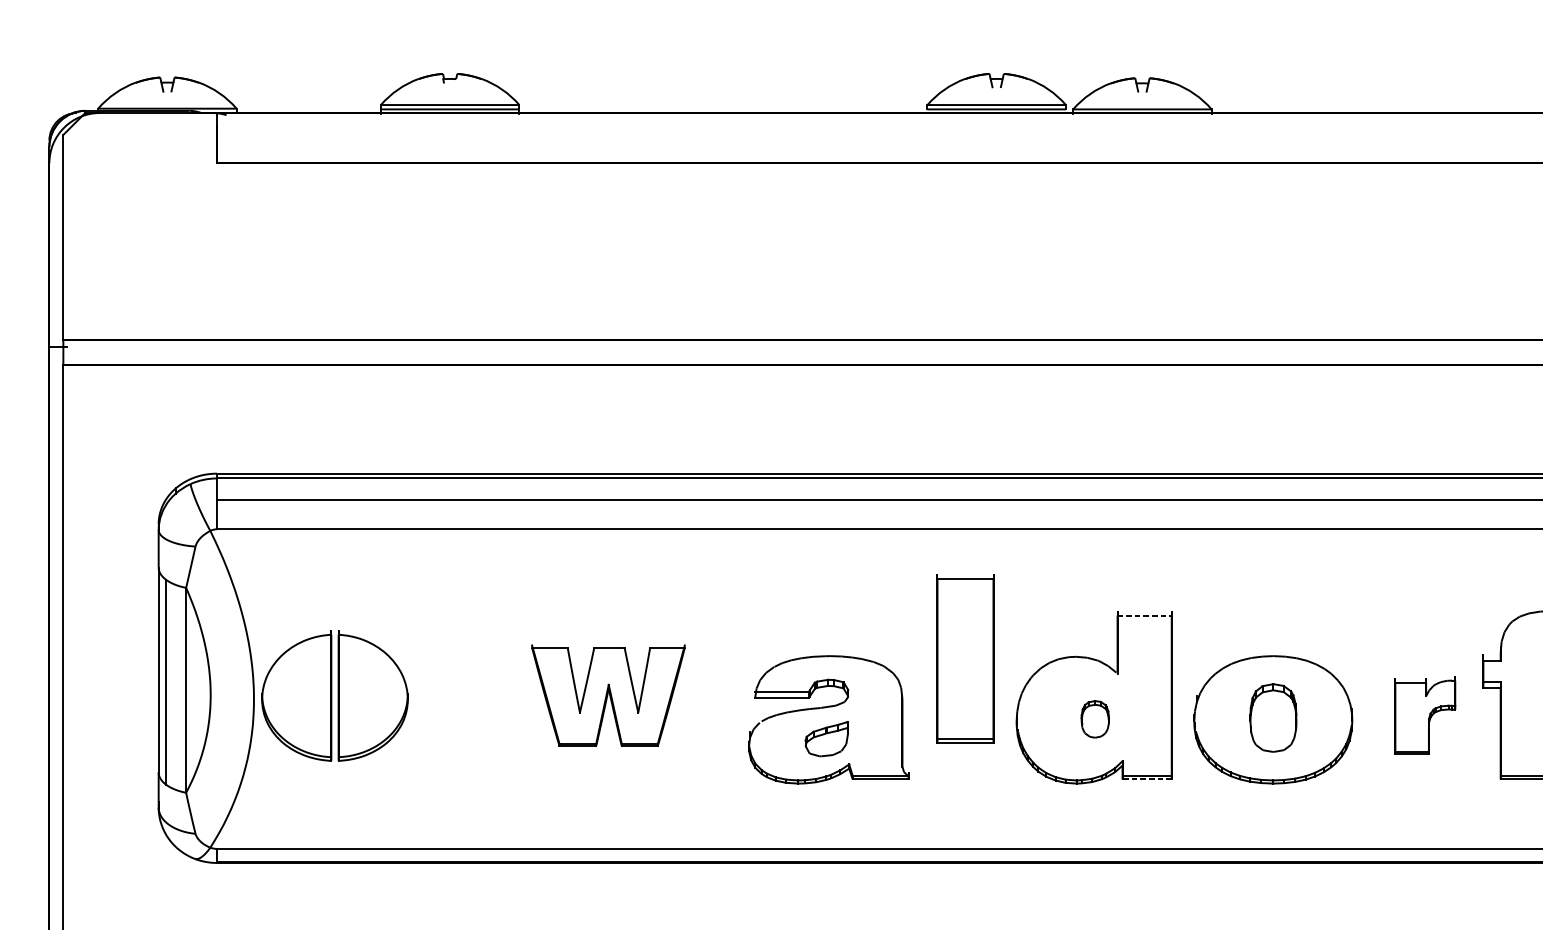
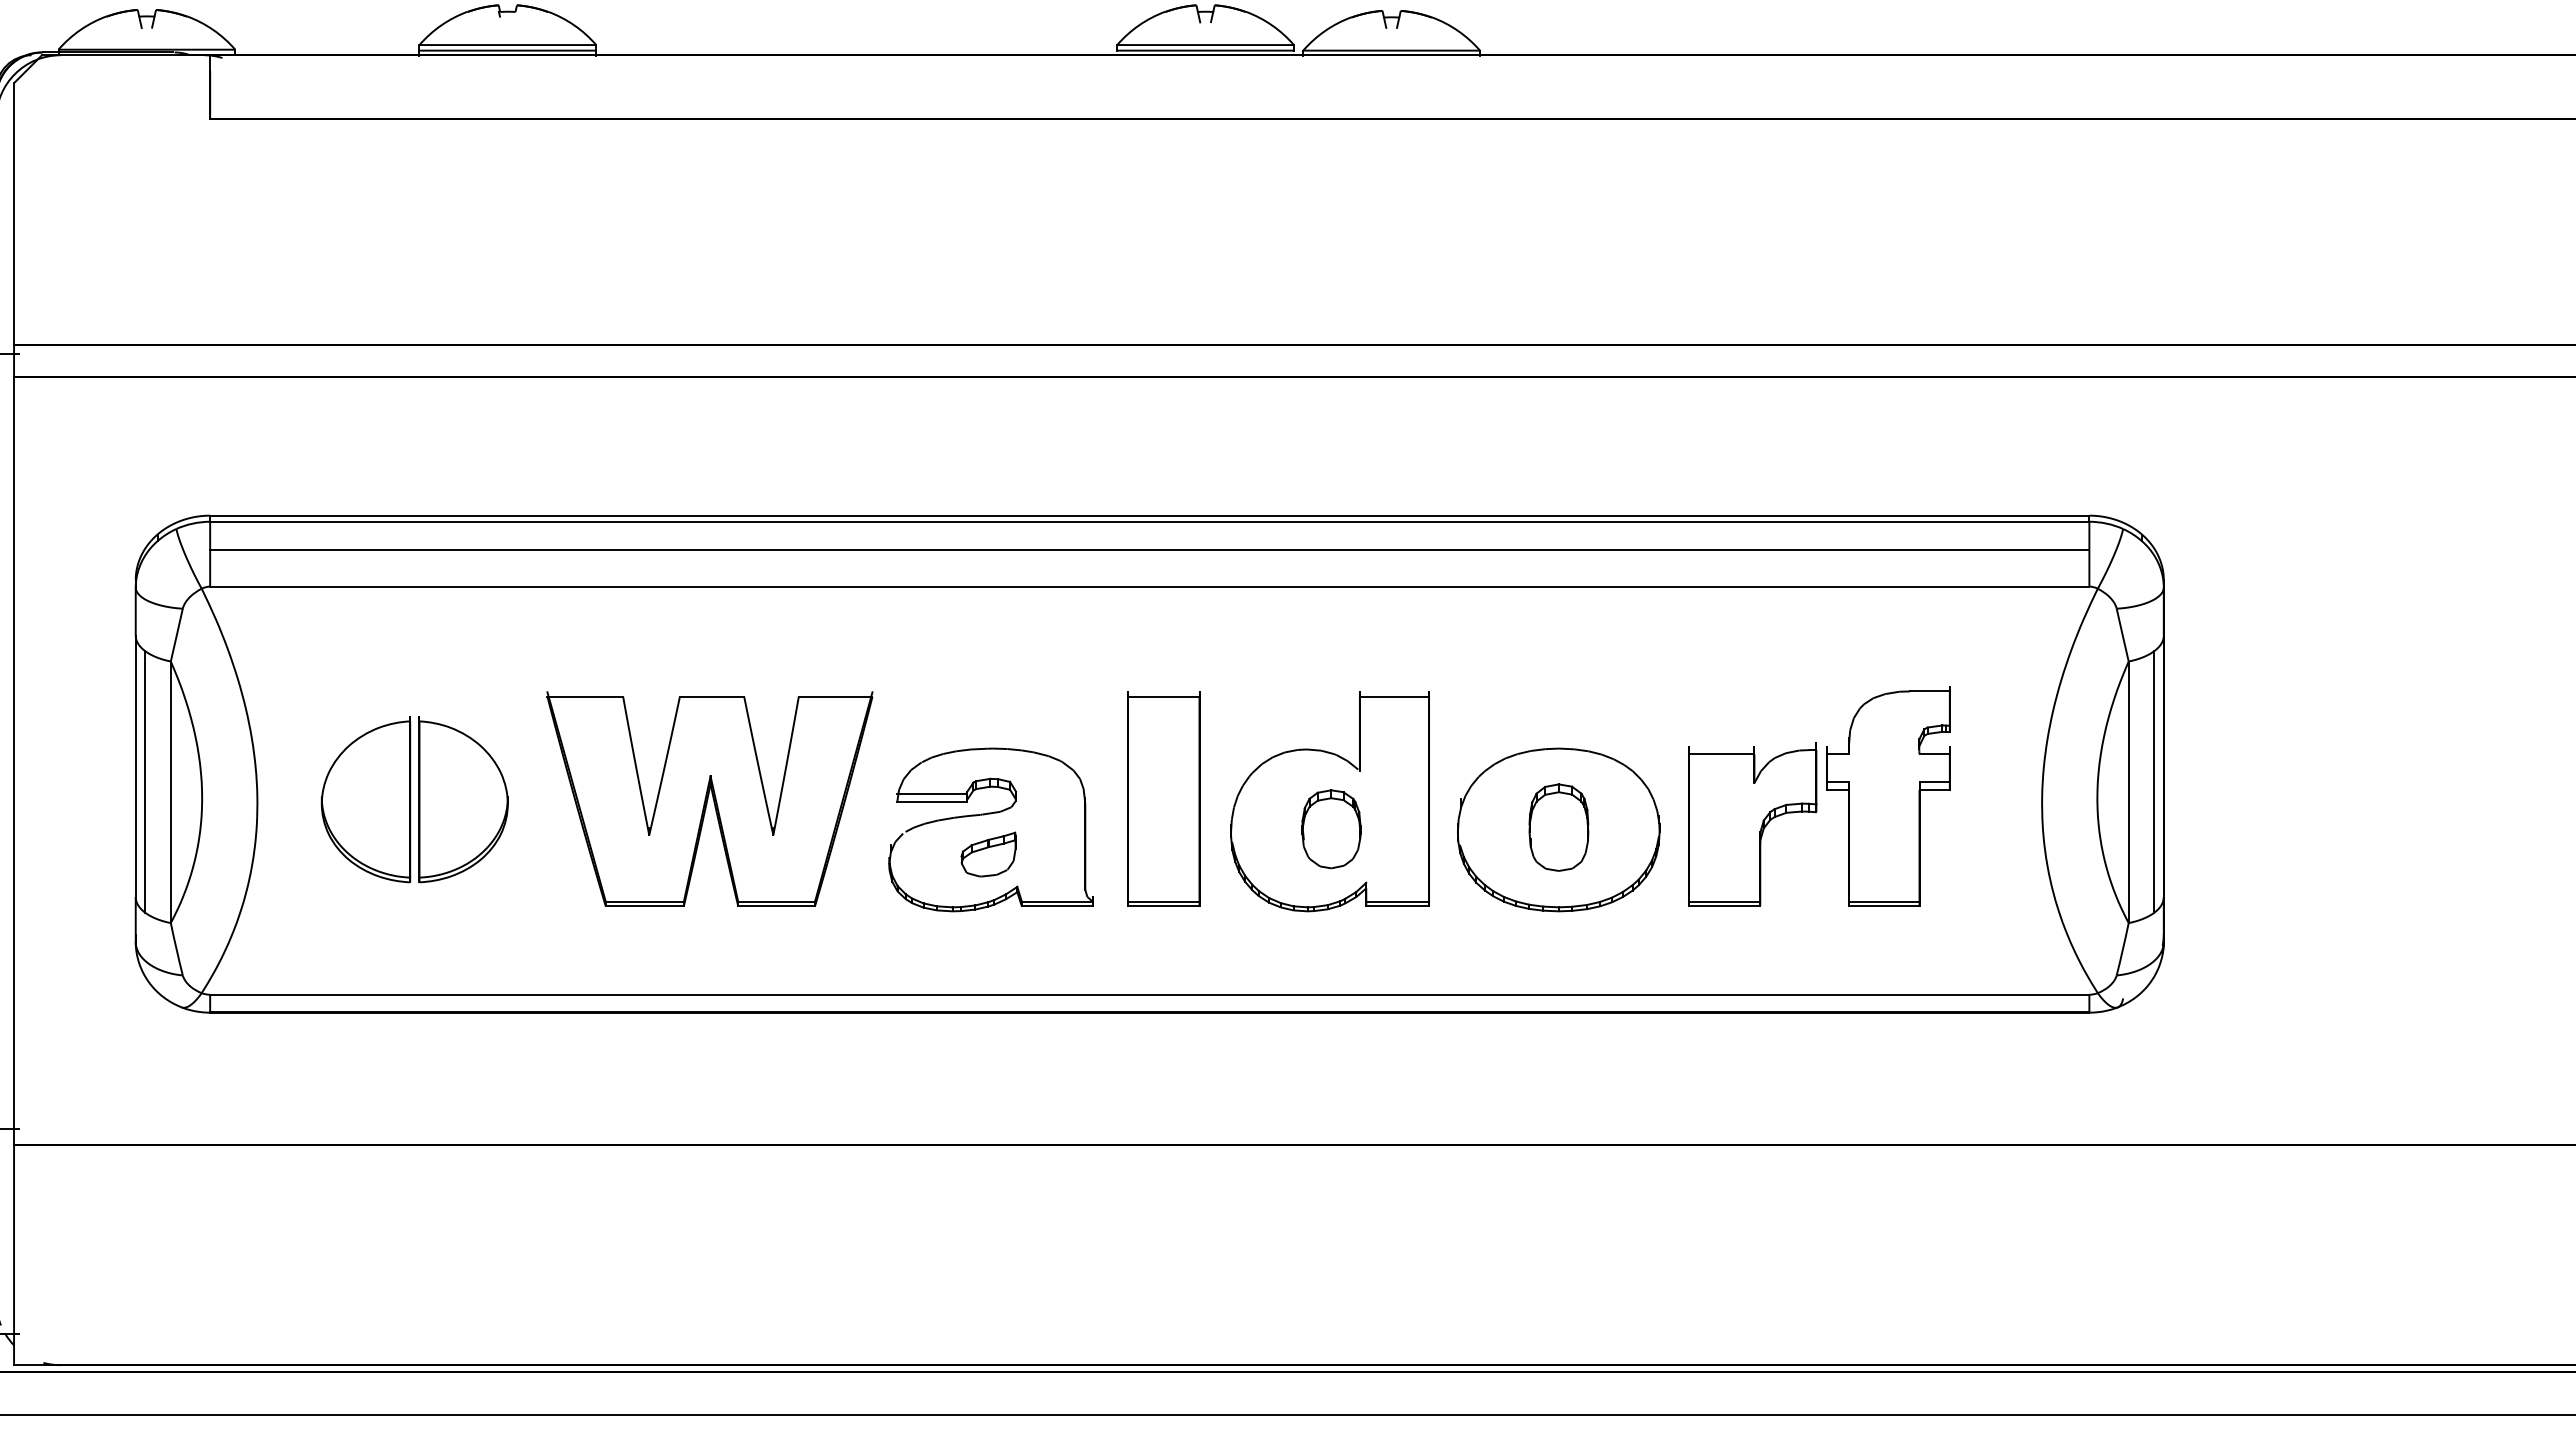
line: (1144, 615) -> (1394, 696), dashed -> solid
part: (965, 658) -> (1163, 798), moved
part: (334, 695) -> (414, 799), moved
part: (608, 695) -> (709, 798), size x1.67
part: (1425, 715) -> (1752, 824), size x1.67
part: (1095, 719) -> (1331, 829), size x1.67
line: (1147, 779) -> (1397, 906), dashed -> solid

